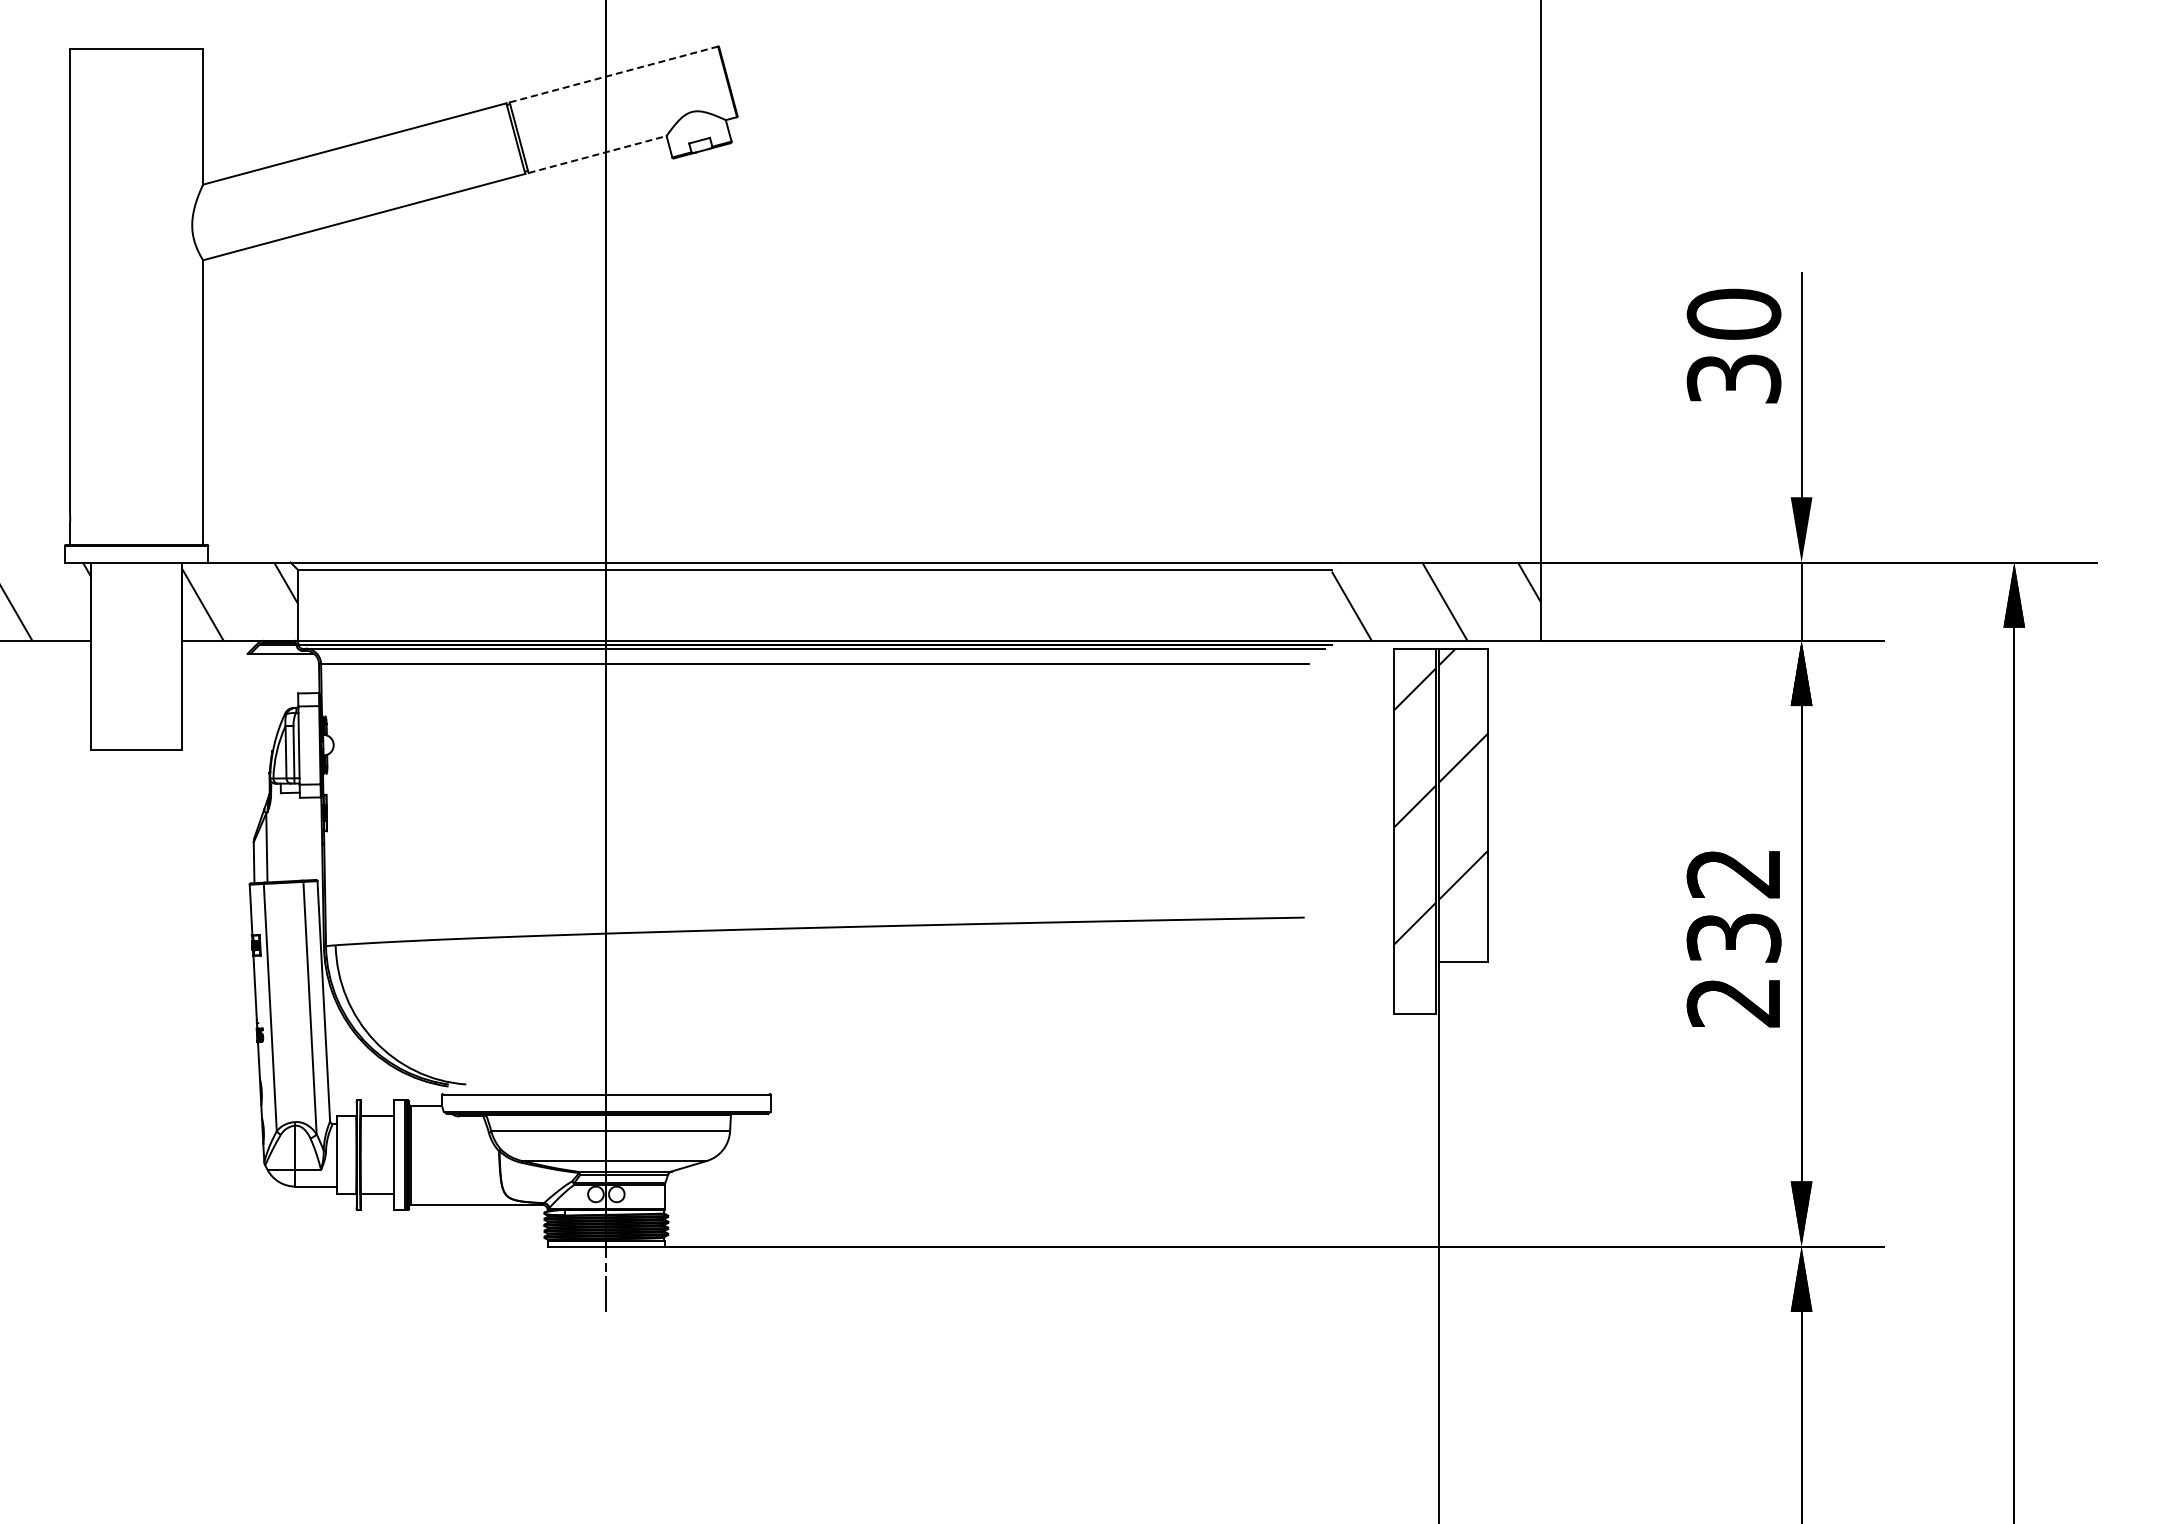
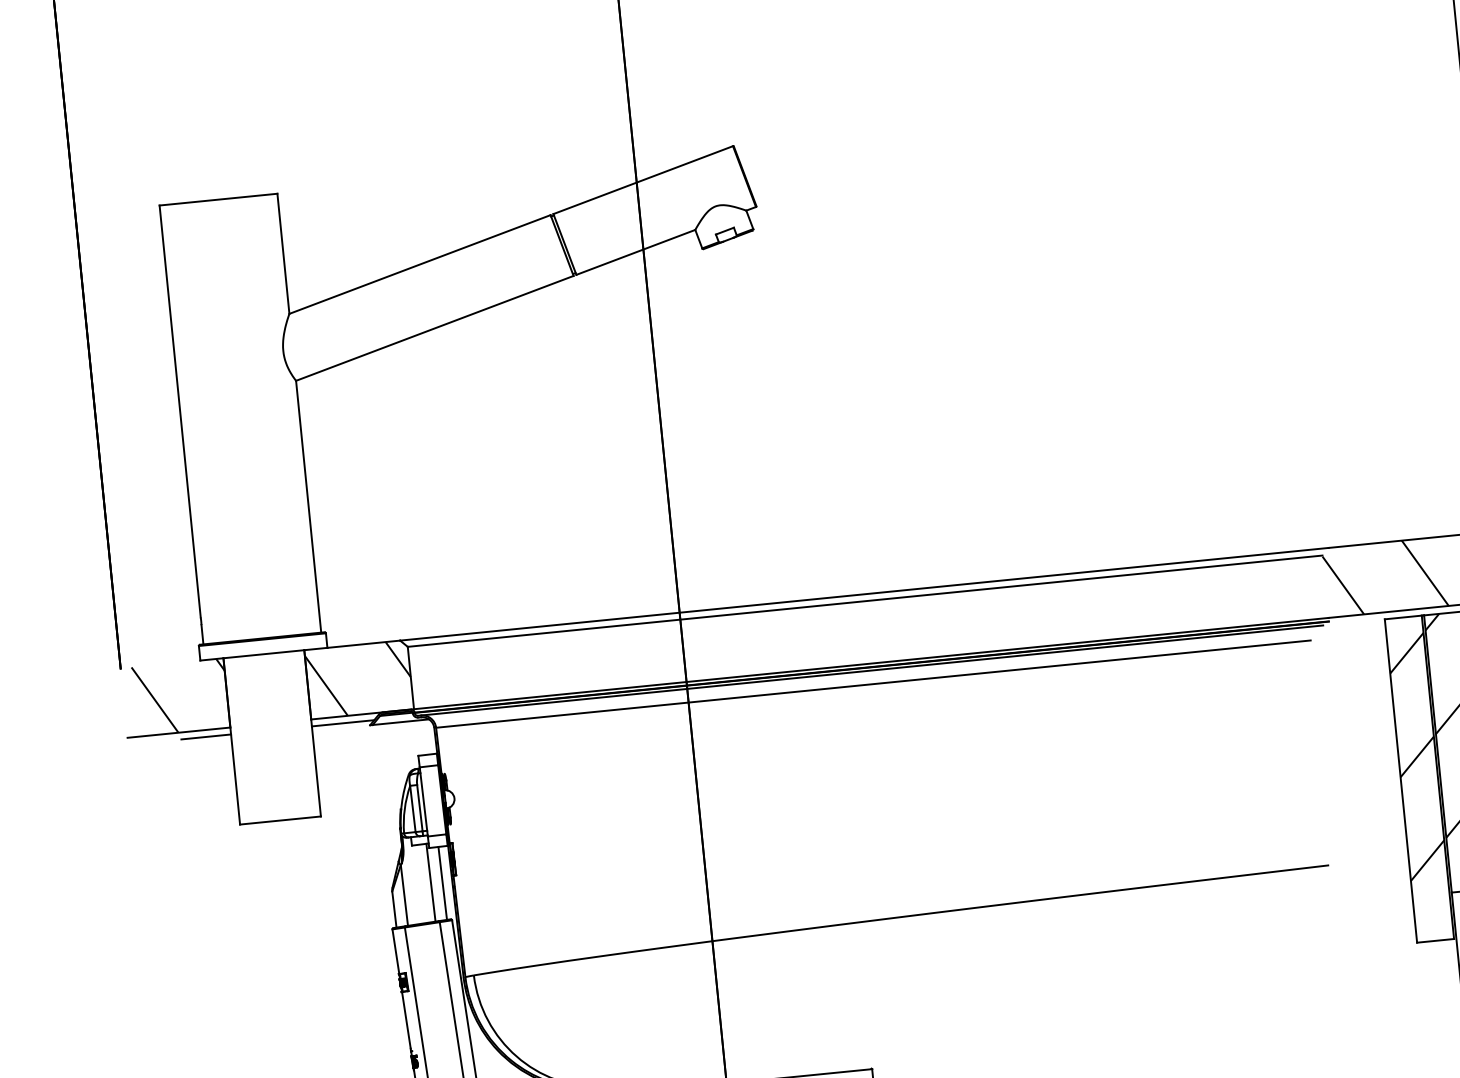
line: (613, 74) -> (642, 180), dashed -> solid
line: (598, 154) -> (636, 252), dashed -> solid
line: (62, 648) -> (205, 736), added
line: (217, 648) -> (343, 723), added
line: (297, 836) -> (430, 882), added
line: (310, 838) -> (442, 883), added

